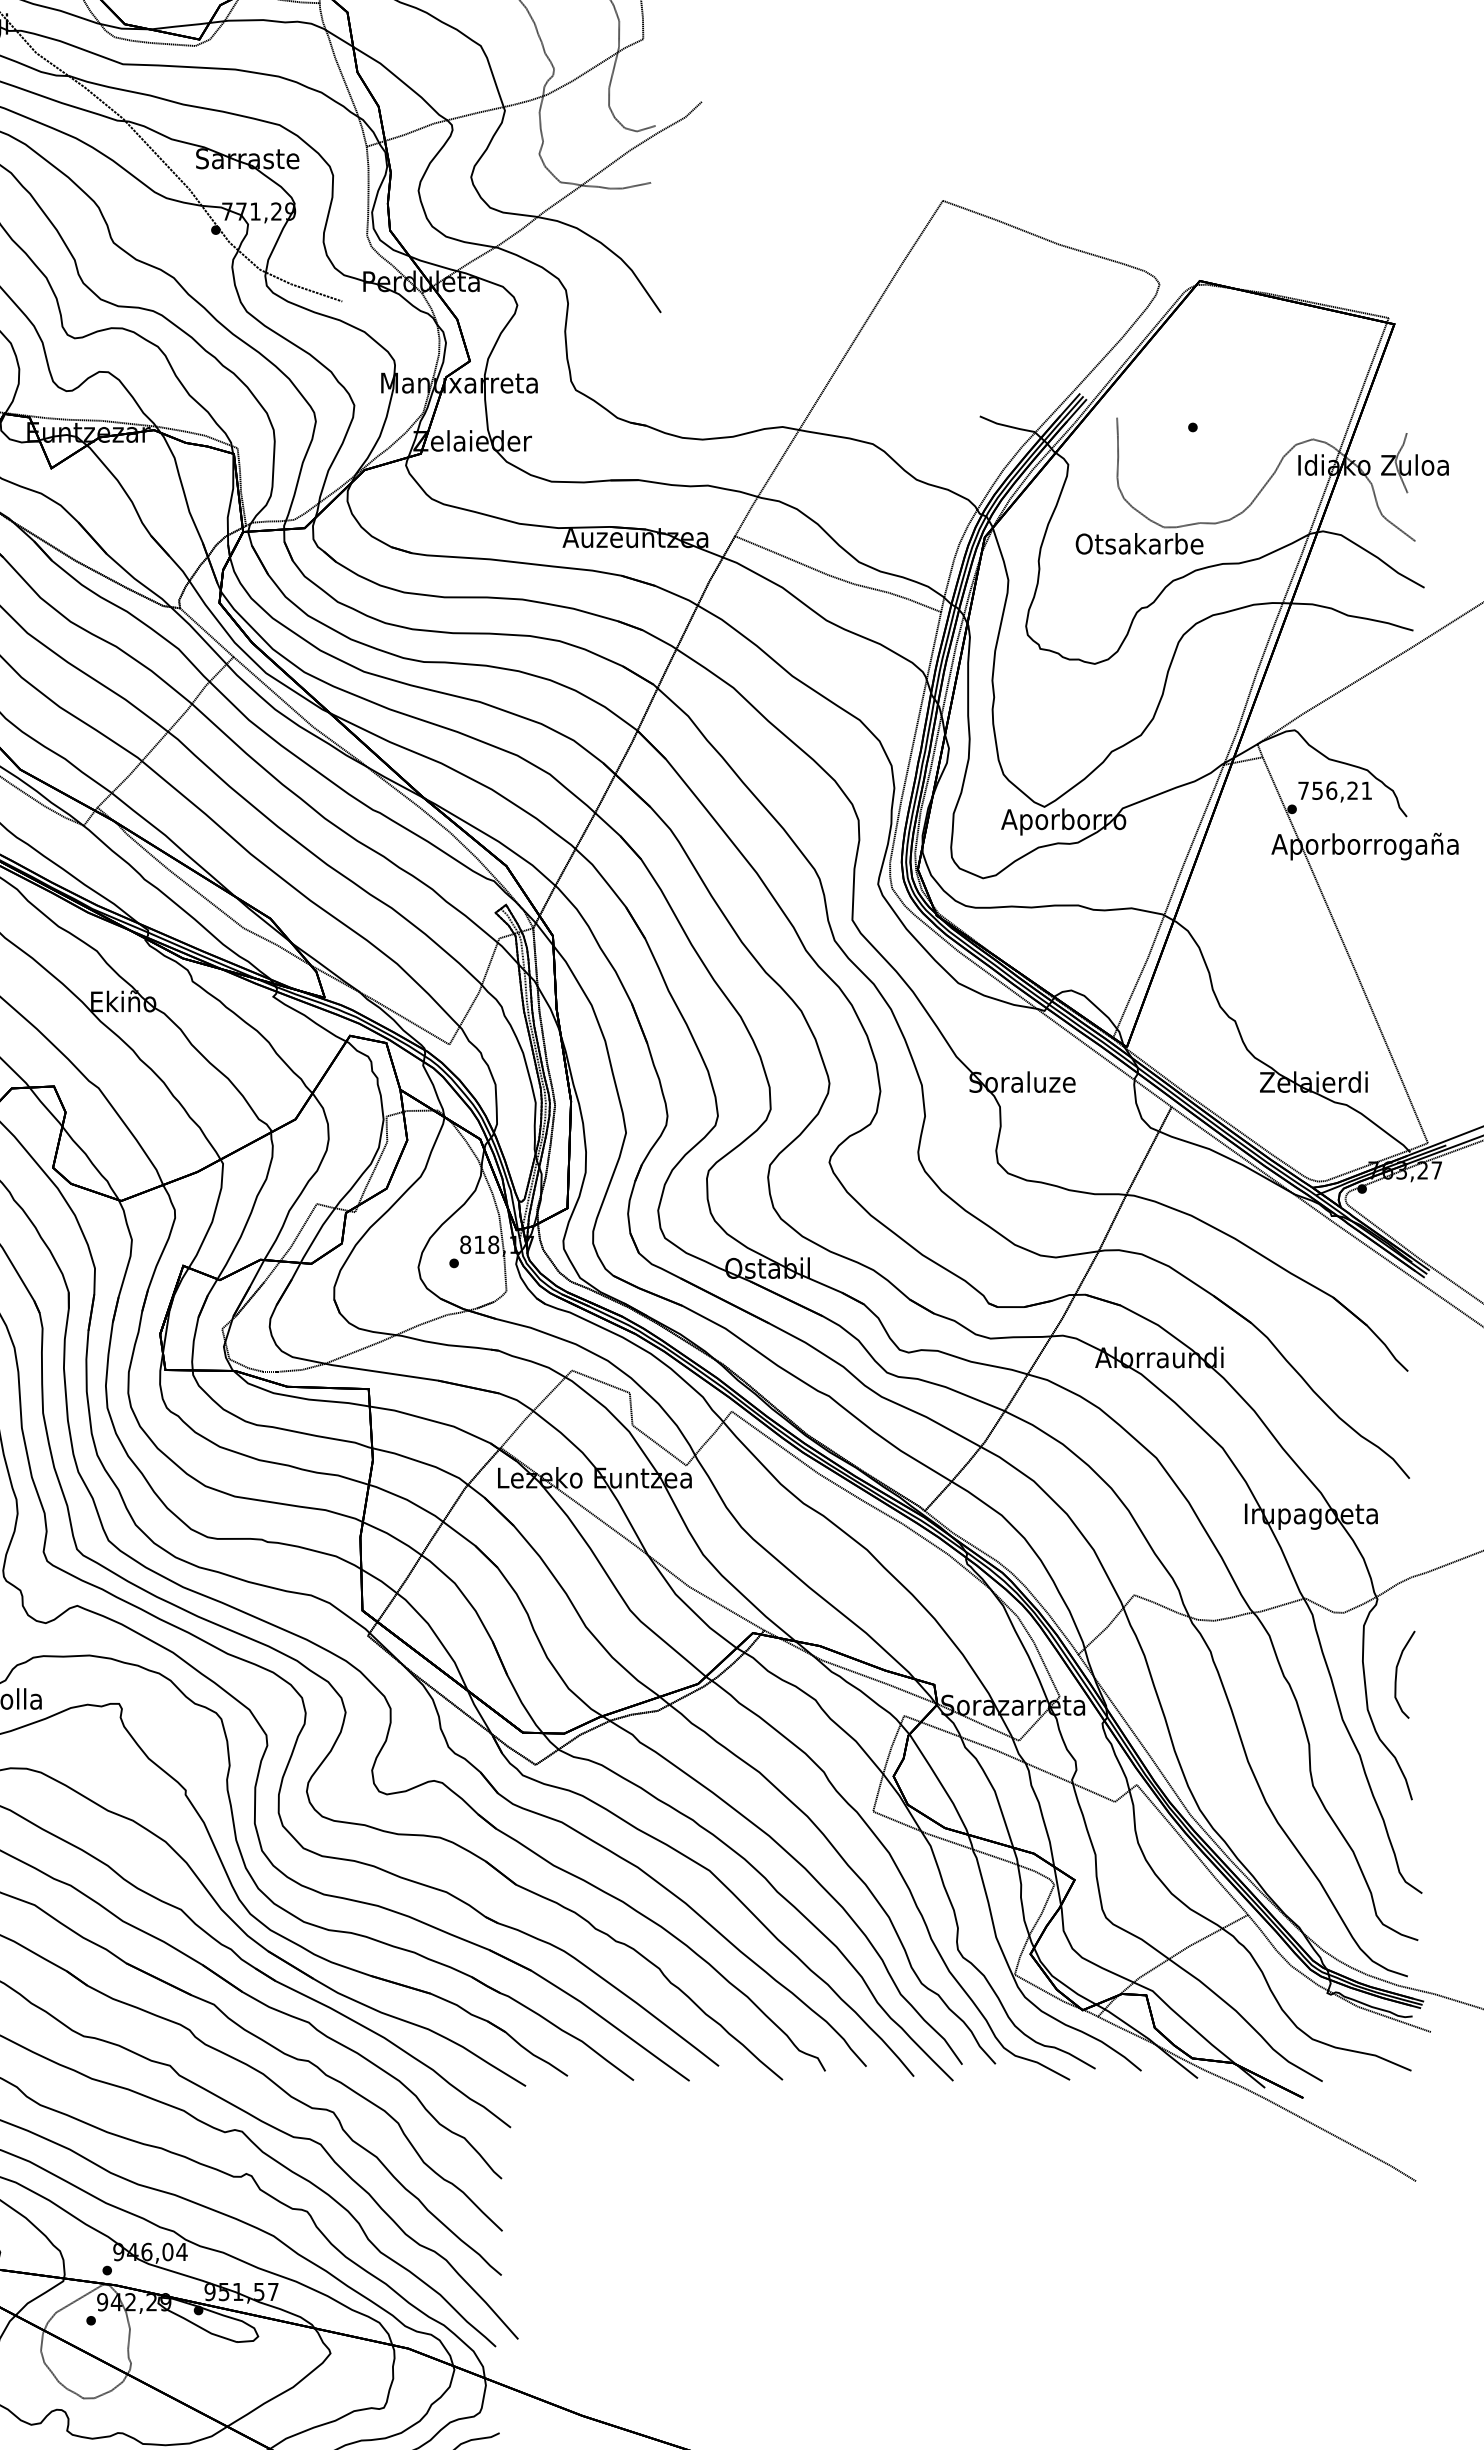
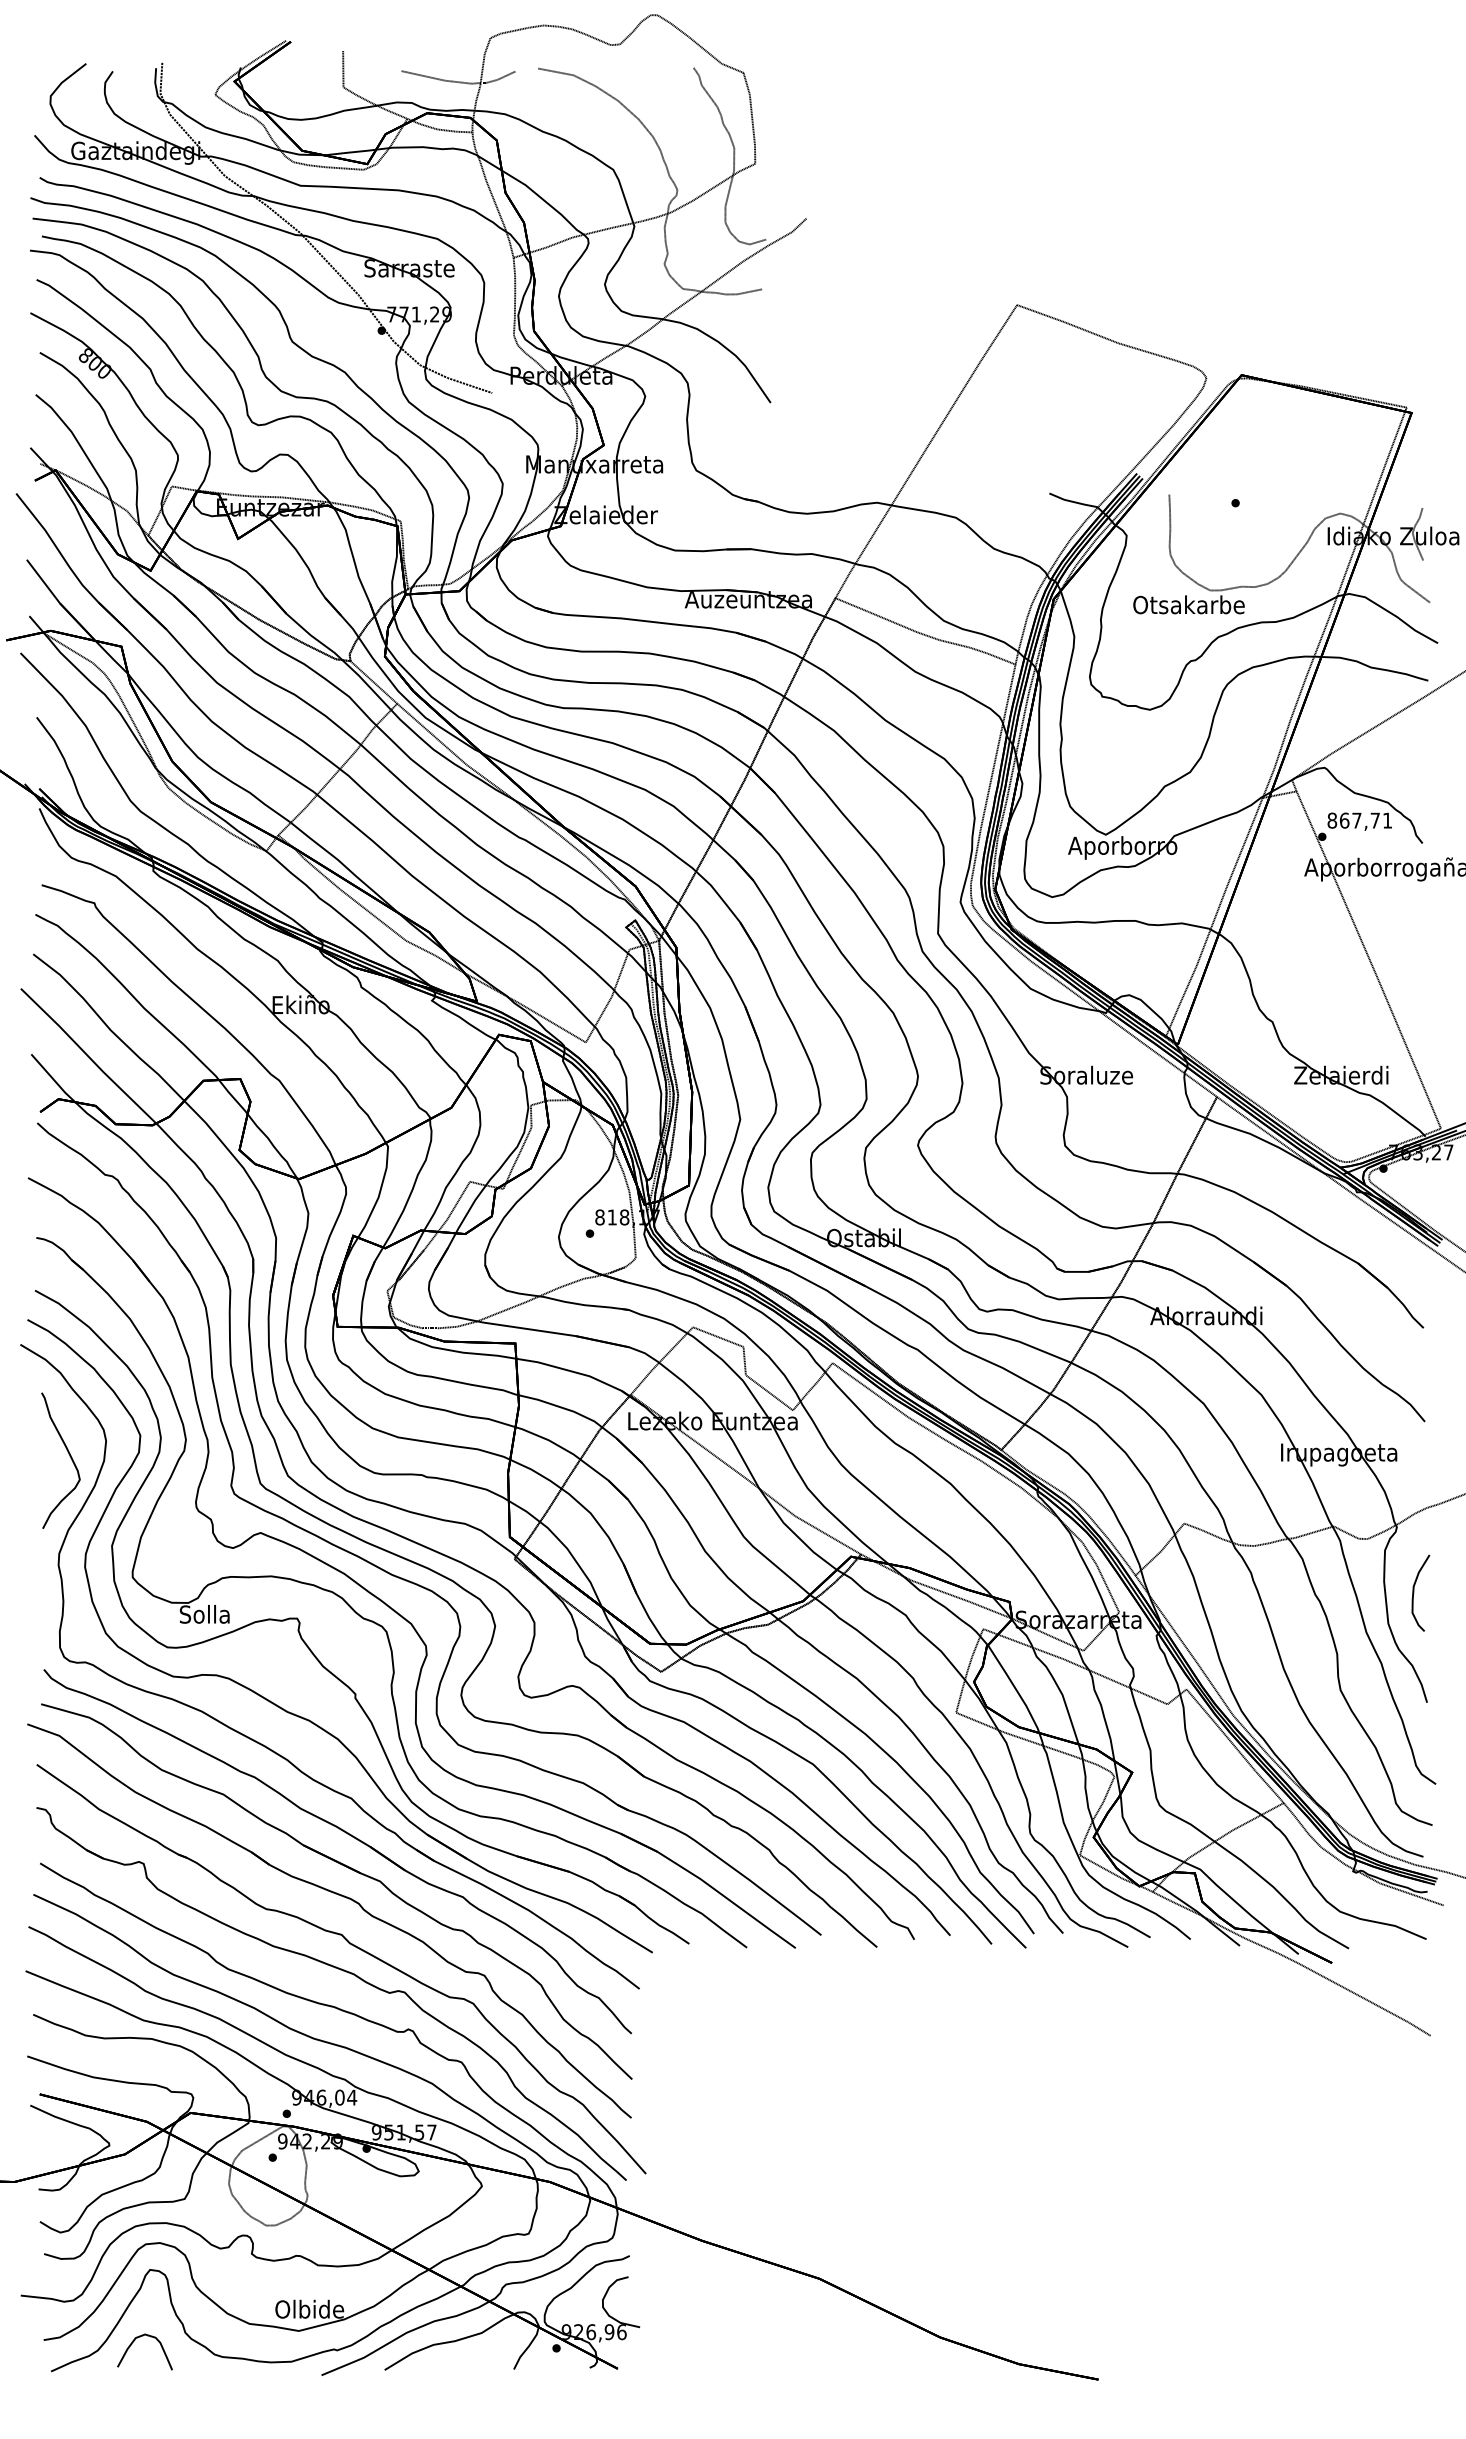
text: (1327, 790) -> (1353, 820), 756,21 -> 867,71

